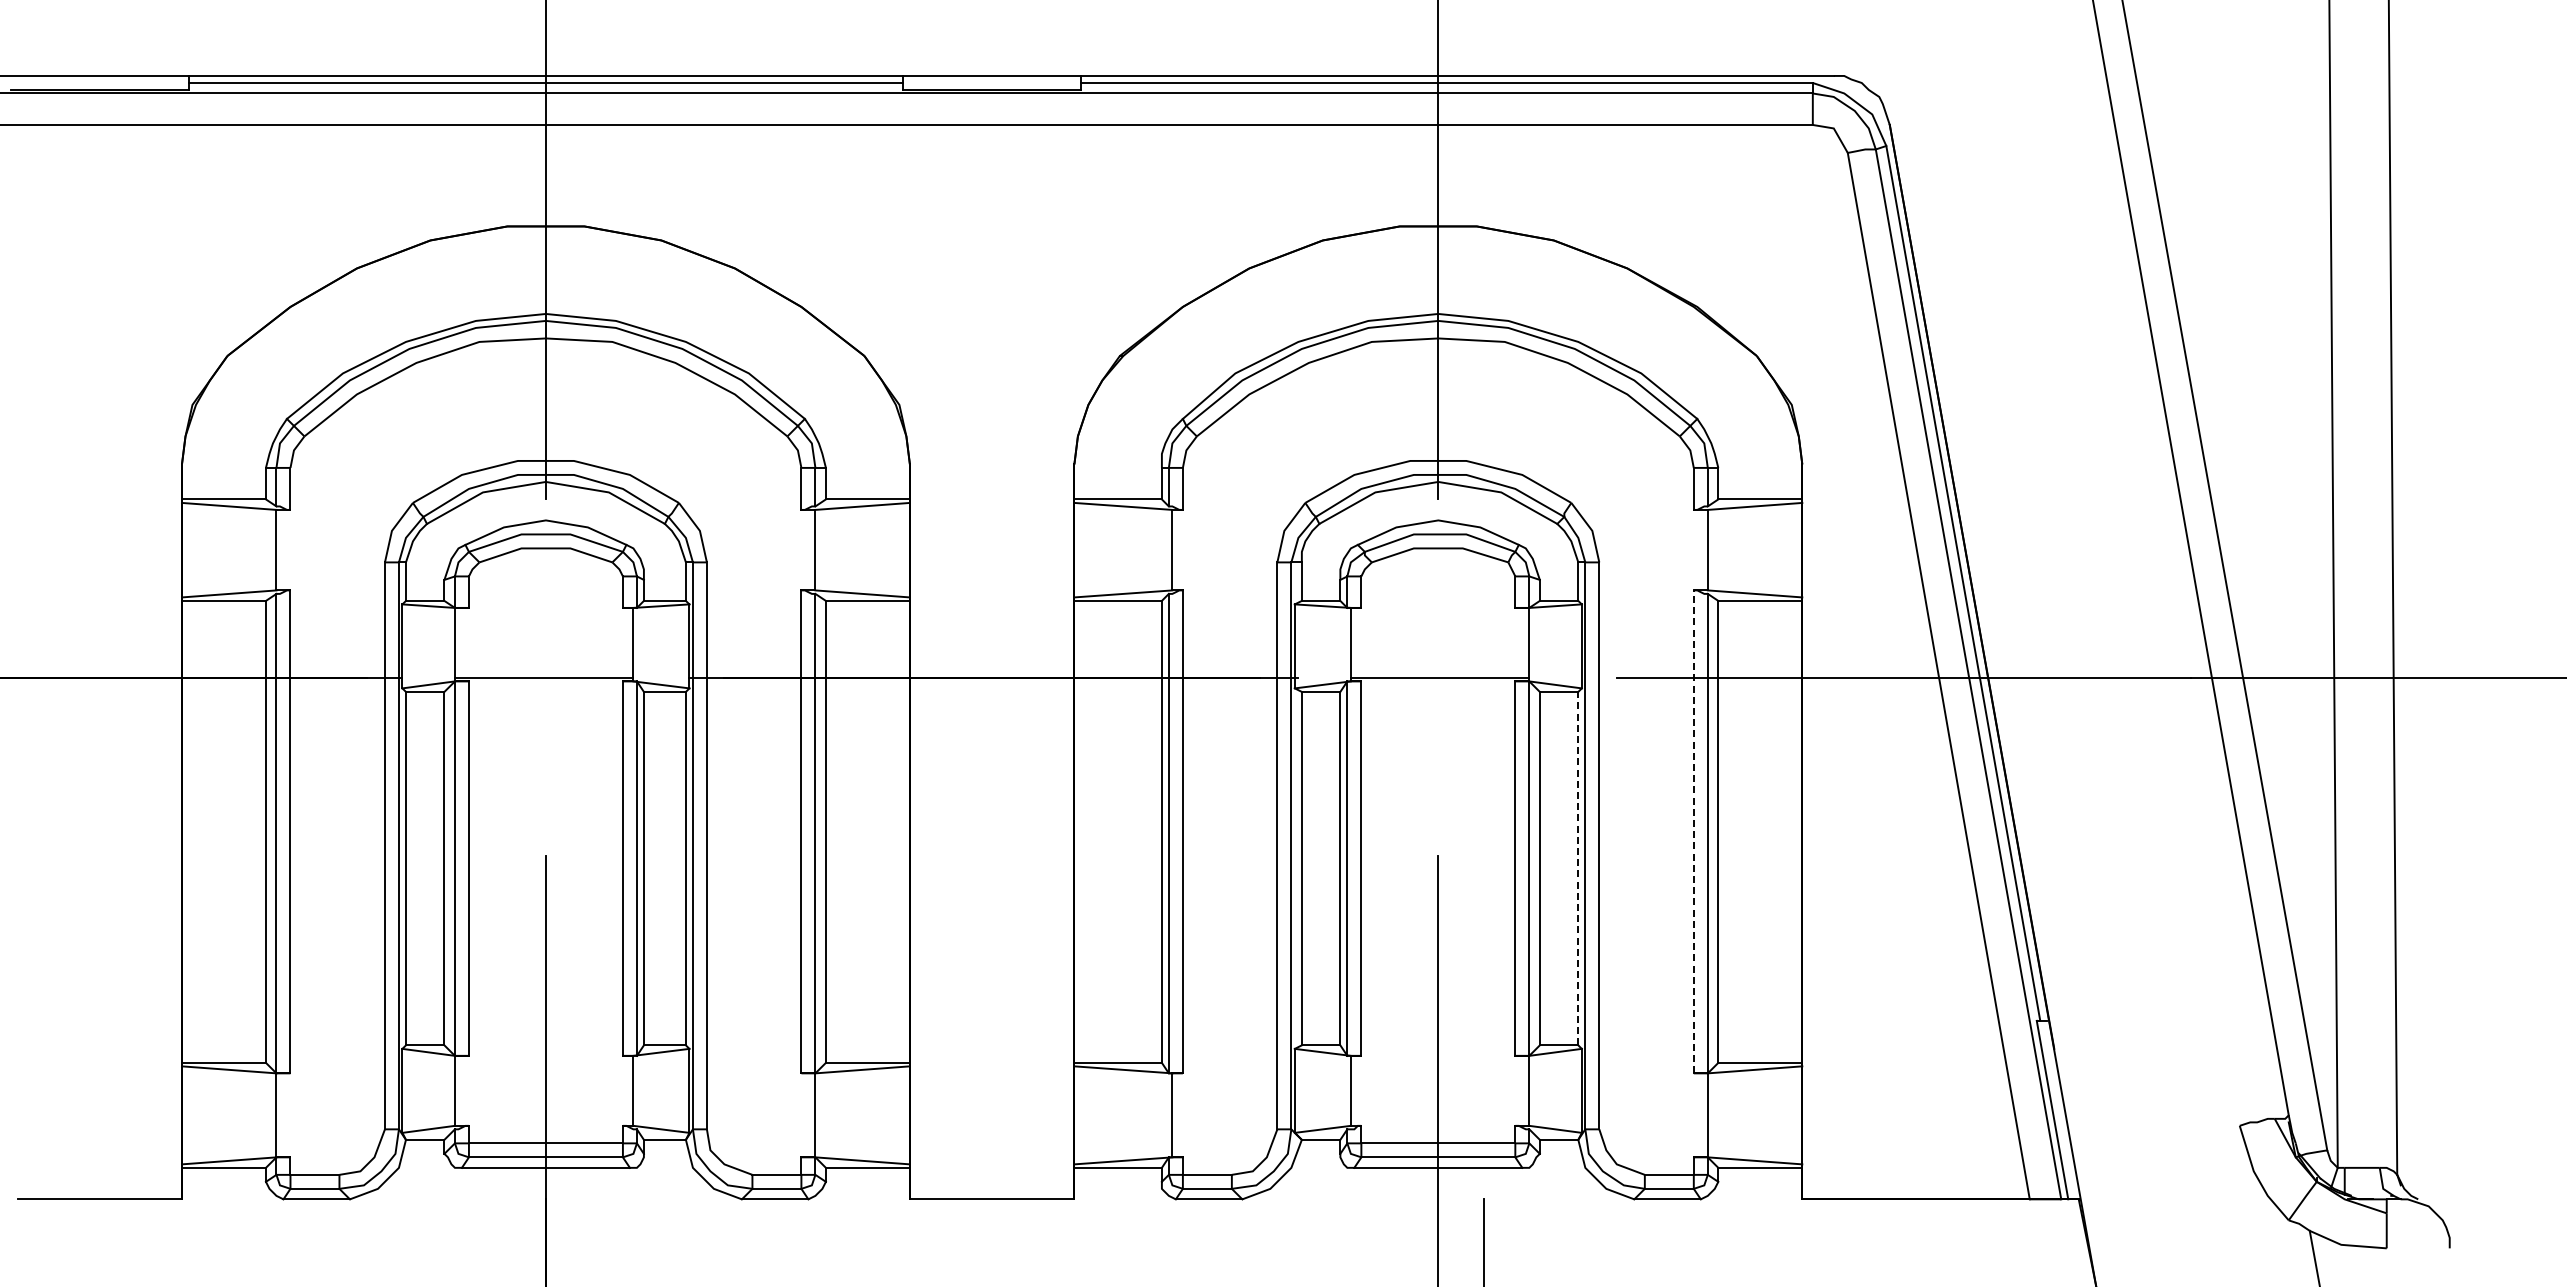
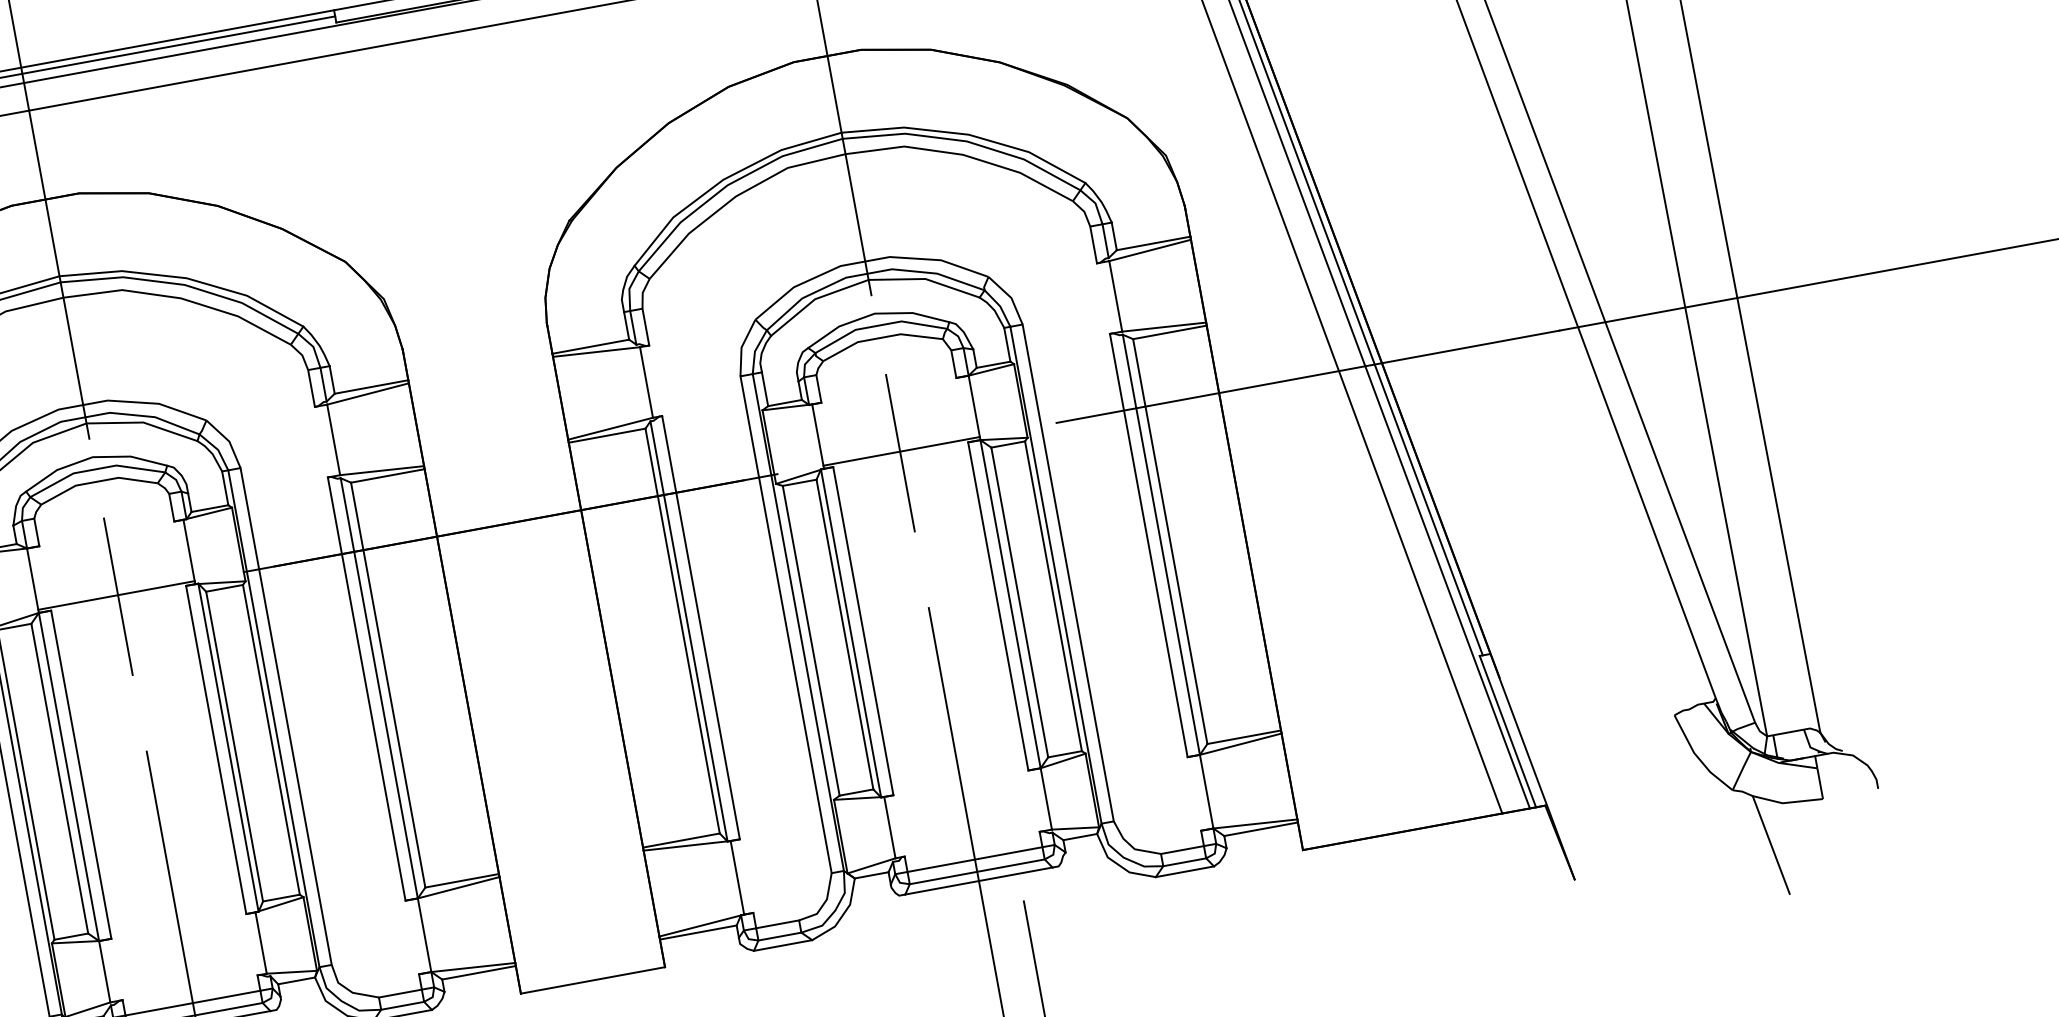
line: (545, 679) -> (117, 596), added
line: (1438, 679) -> (900, 453), added
line: (1693, 831) -> (1148, 545), dashed -> solid
line: (1578, 868) -> (1053, 596), dashed -> solid

